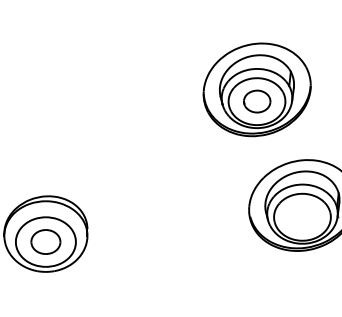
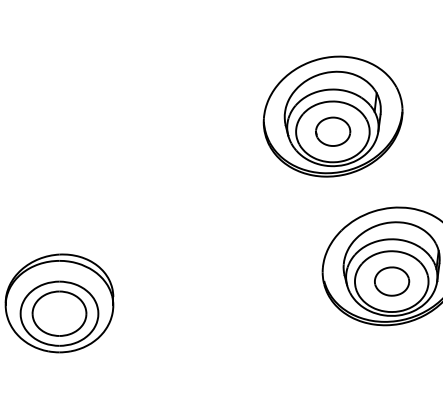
part: (303, 217) -> (392, 281), added
part: (45, 241) -> (59, 313), size x1.43

